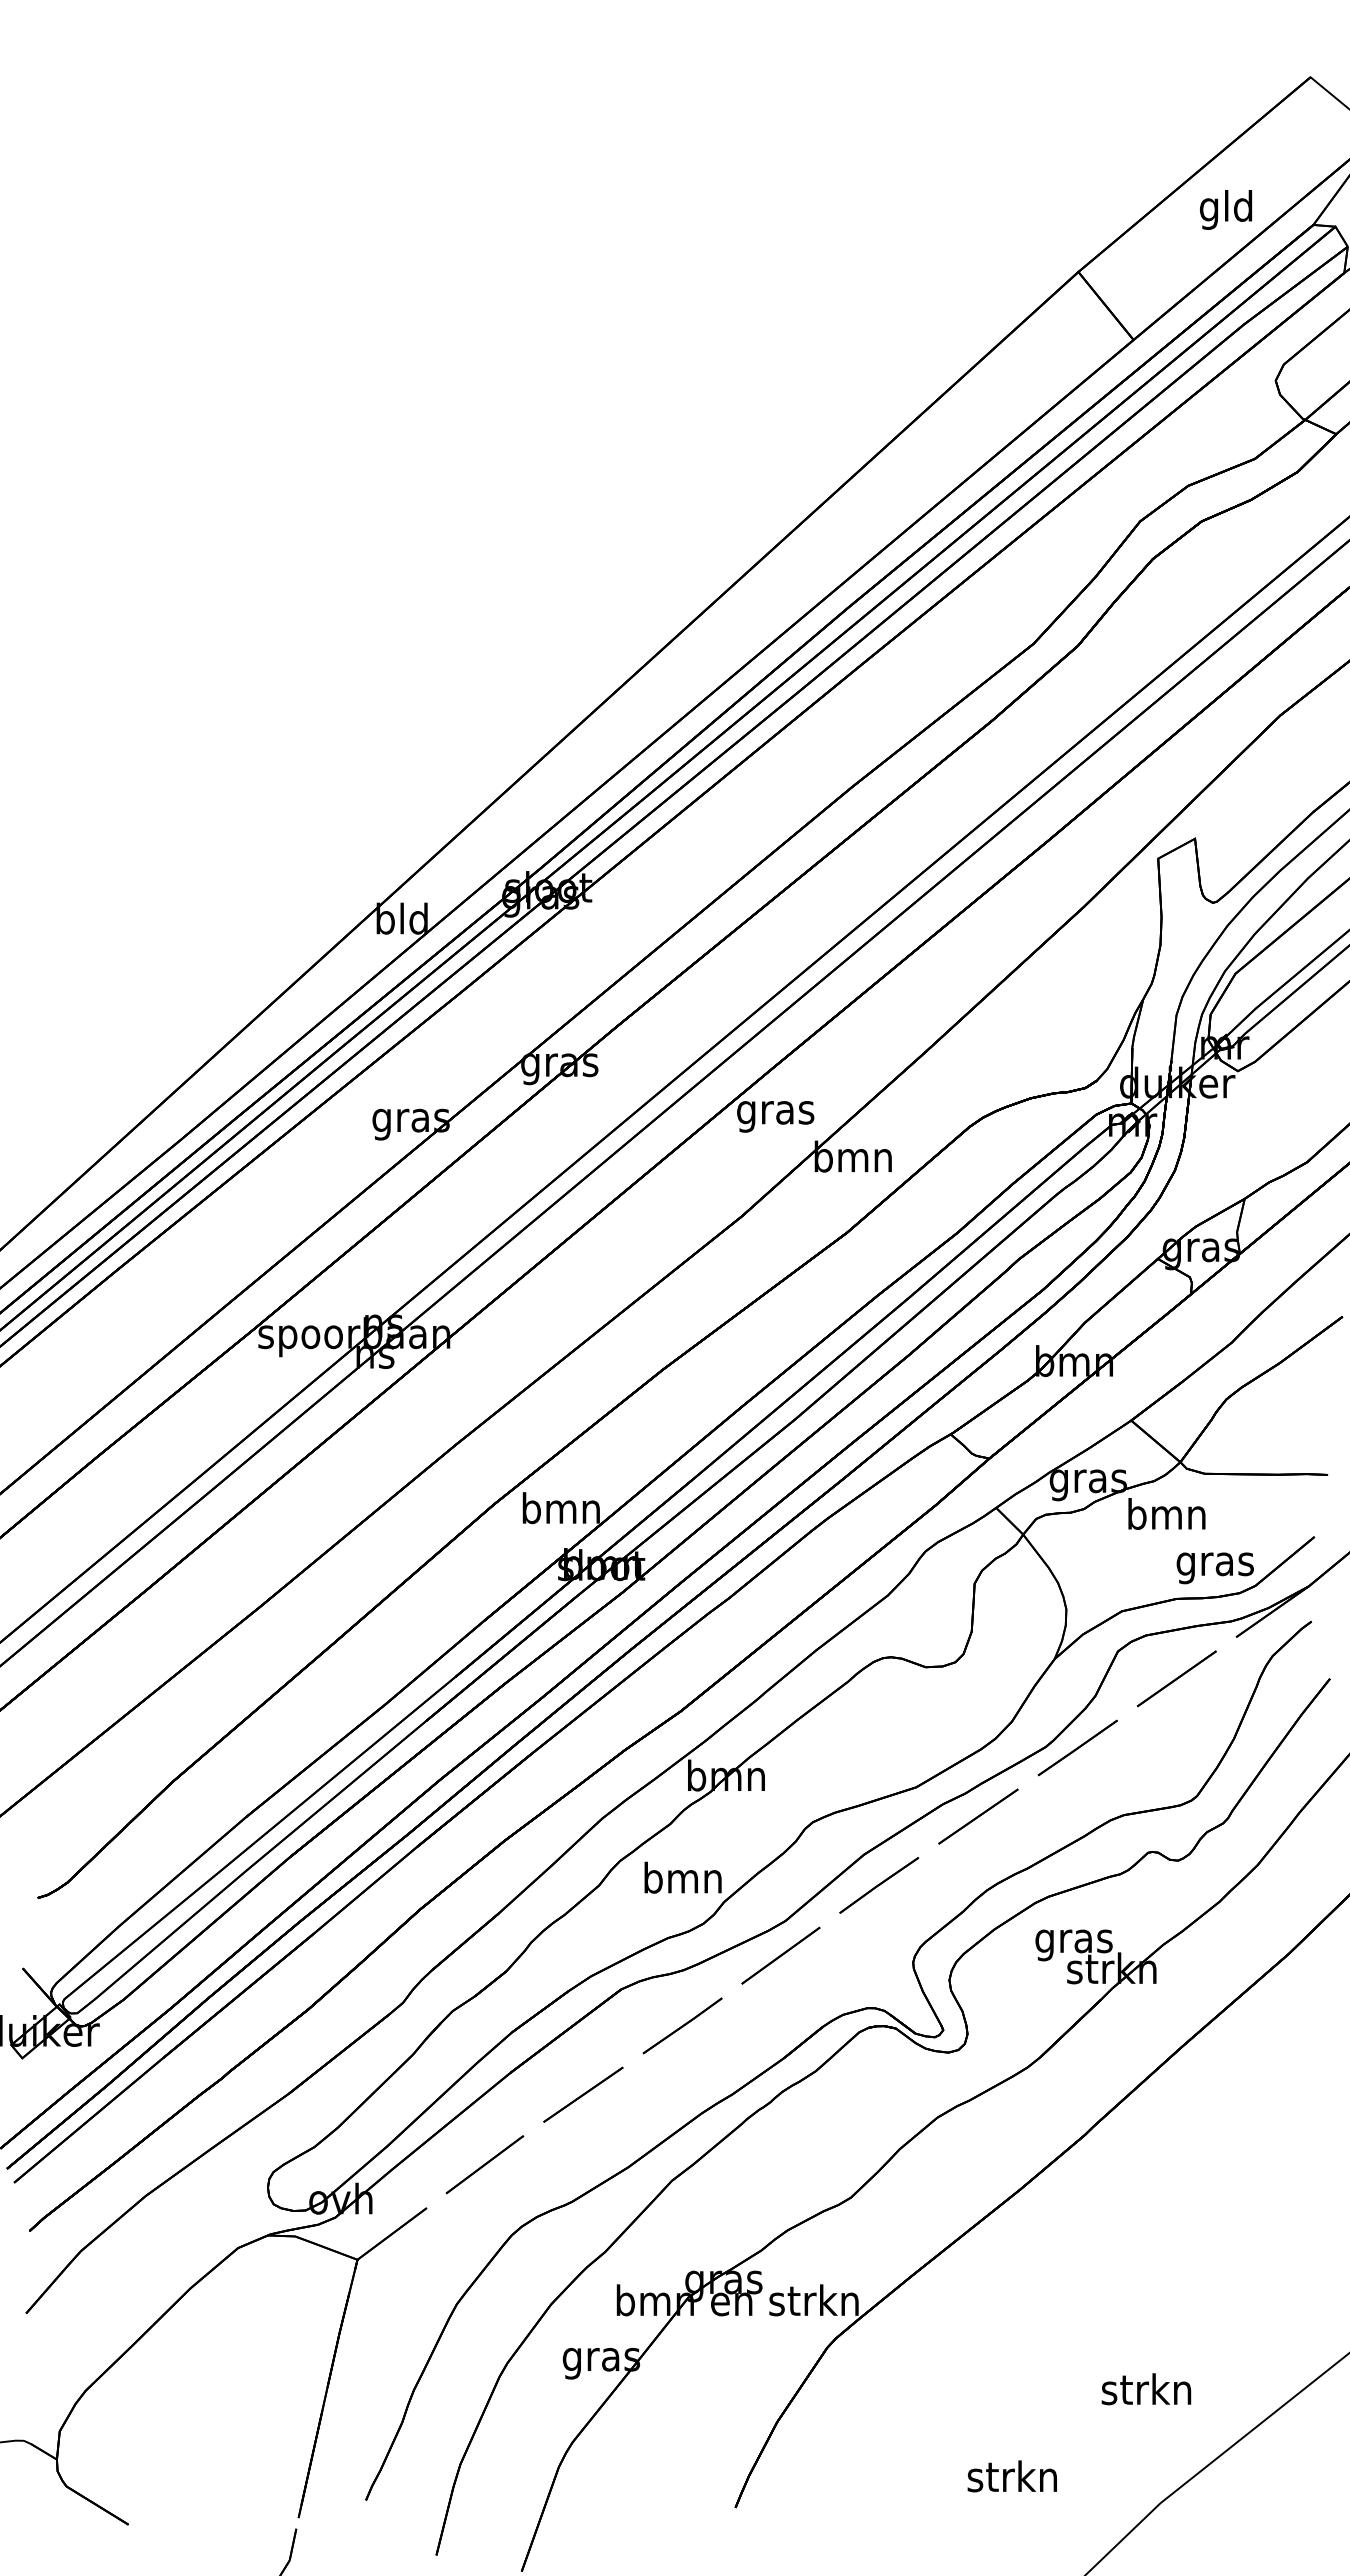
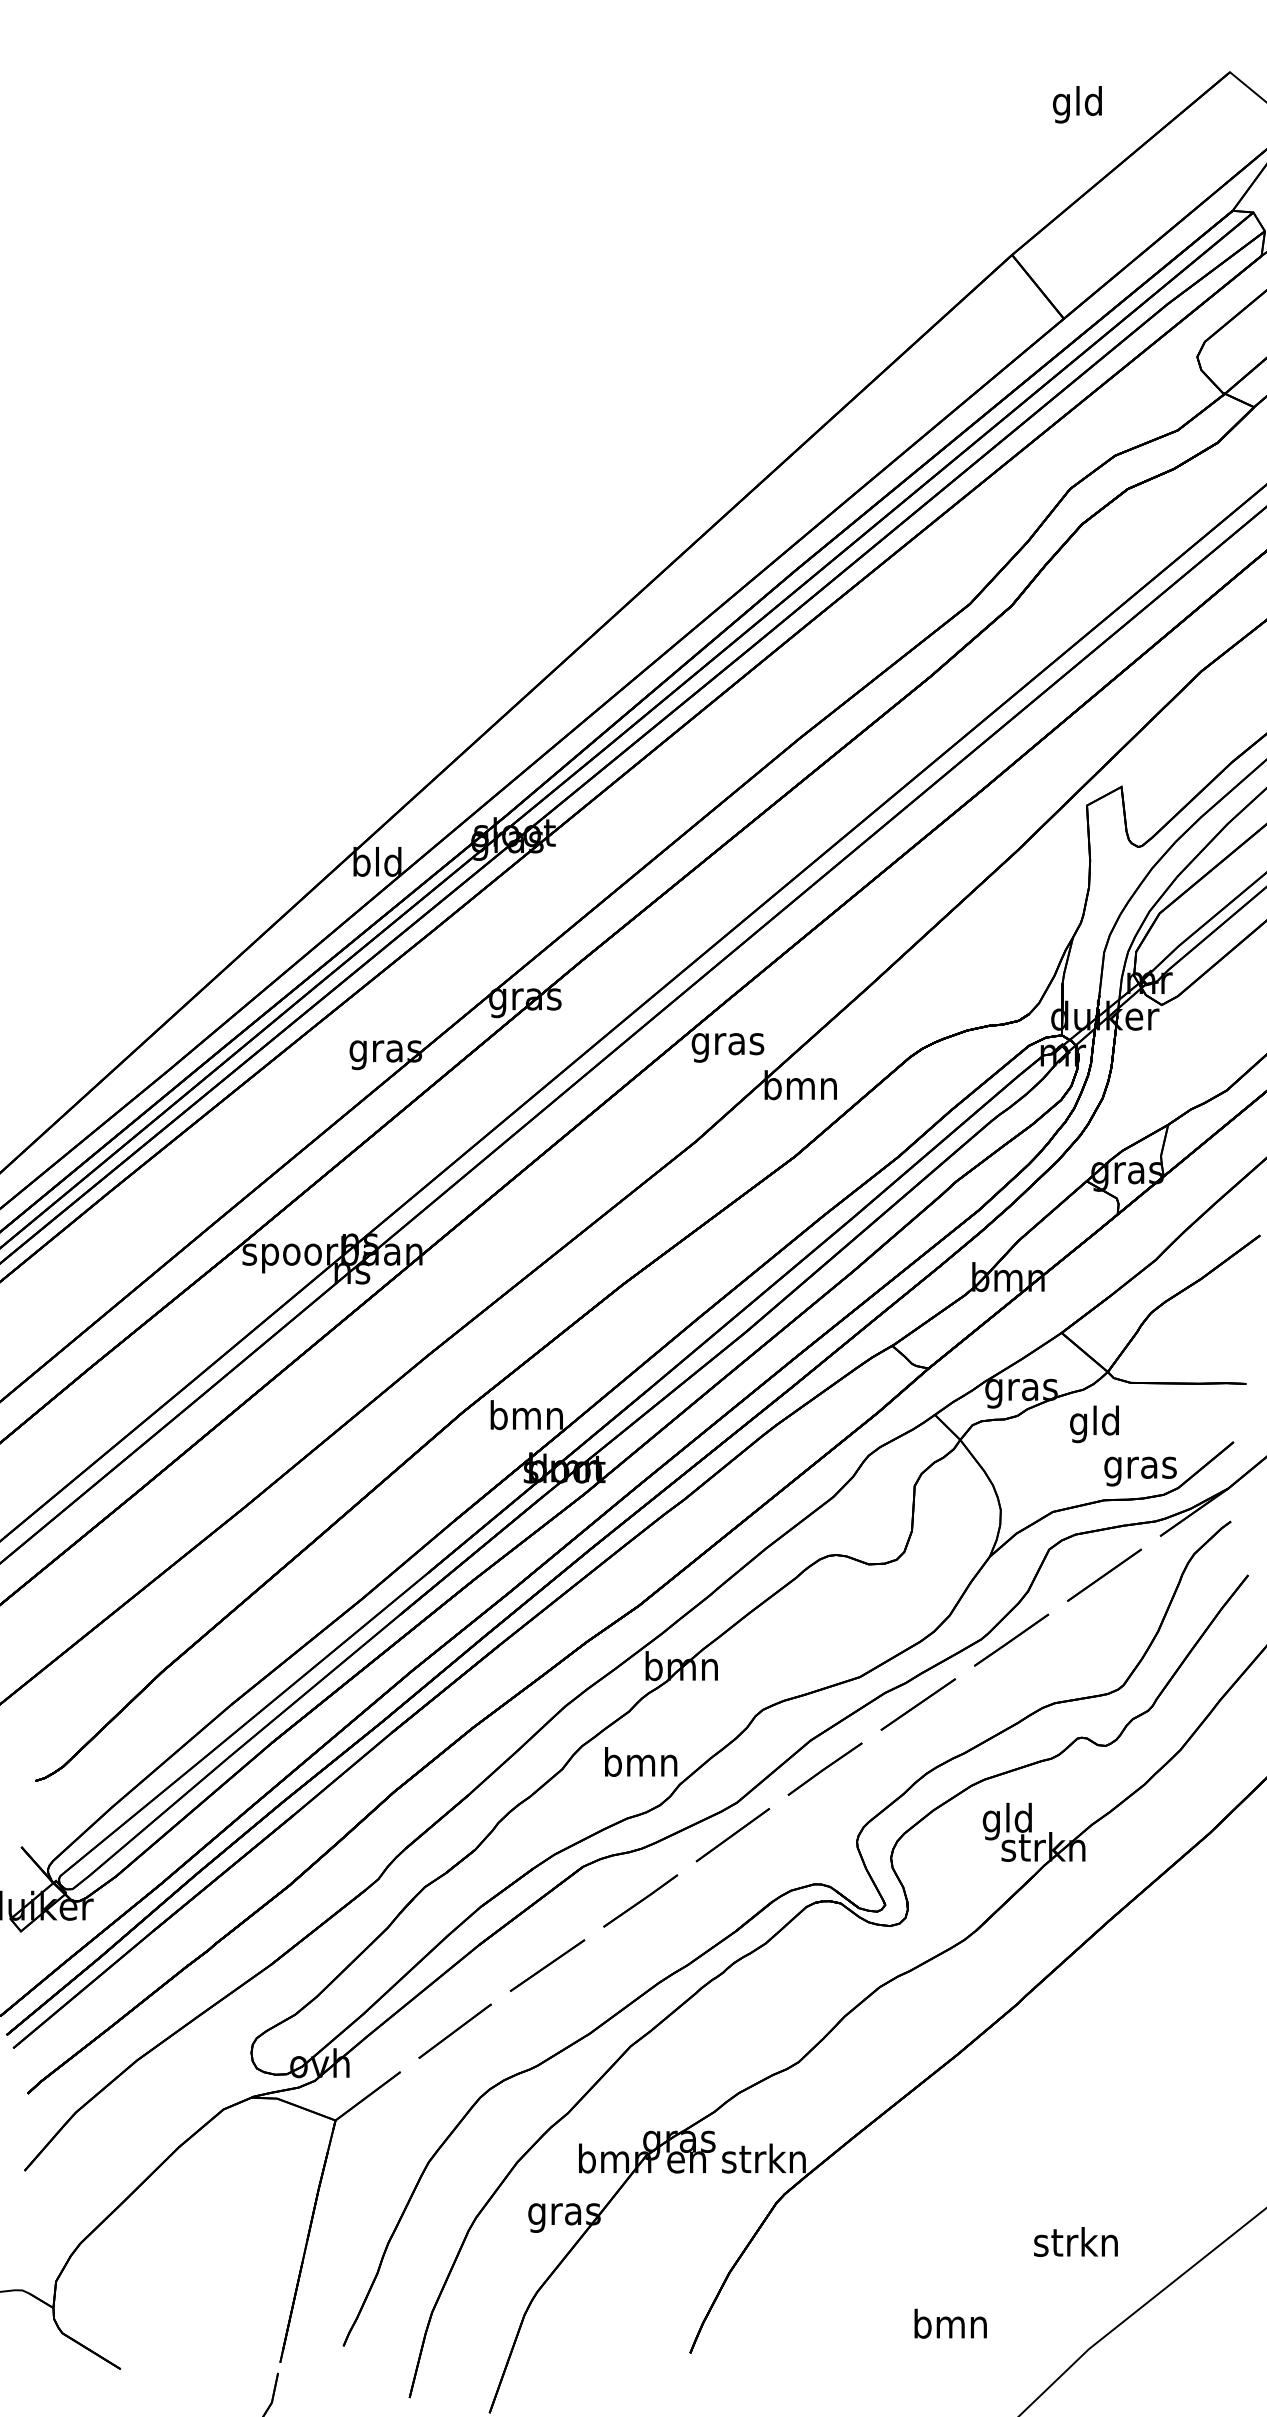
text: (1225, 209) -> (1076, 104), moved
text: (1166, 1517) -> (1094, 1423), bmn -> gld
text: (1073, 1941) -> (1007, 1821), gras -> gld
text: (1011, 2476) -> (949, 2323), strkn -> bmn

